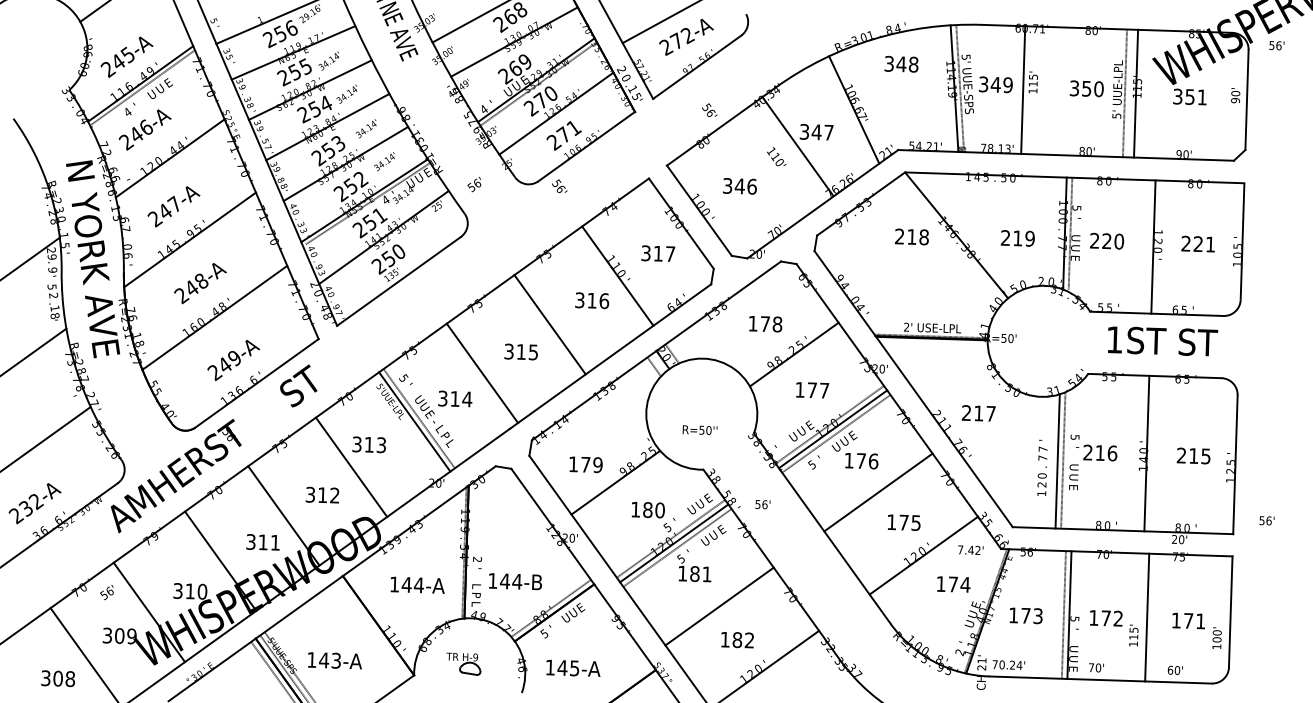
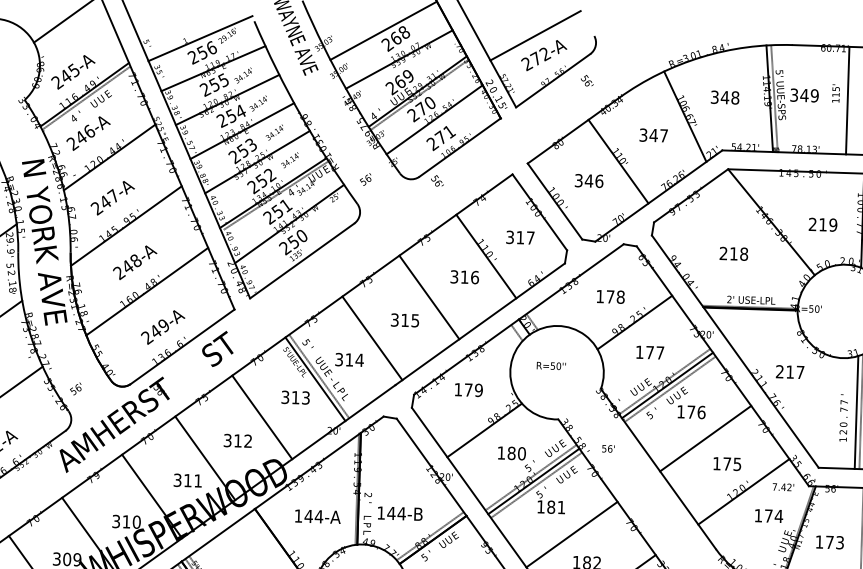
text: (901, 64) -> (725, 97), moved
line: (1023, 89) -> (847, 100), moved
text: (709, 109) -> (587, 80), moved
line: (797, 146) -> (618, 161), moved
text: (911, 236) -> (733, 253), moved
text: (699, 429) -> (550, 365), moved
text: (368, 444) -> (295, 397), moved
text: (585, 464) -> (468, 389), moved
text: (106, 592) -> (75, 388), moved

